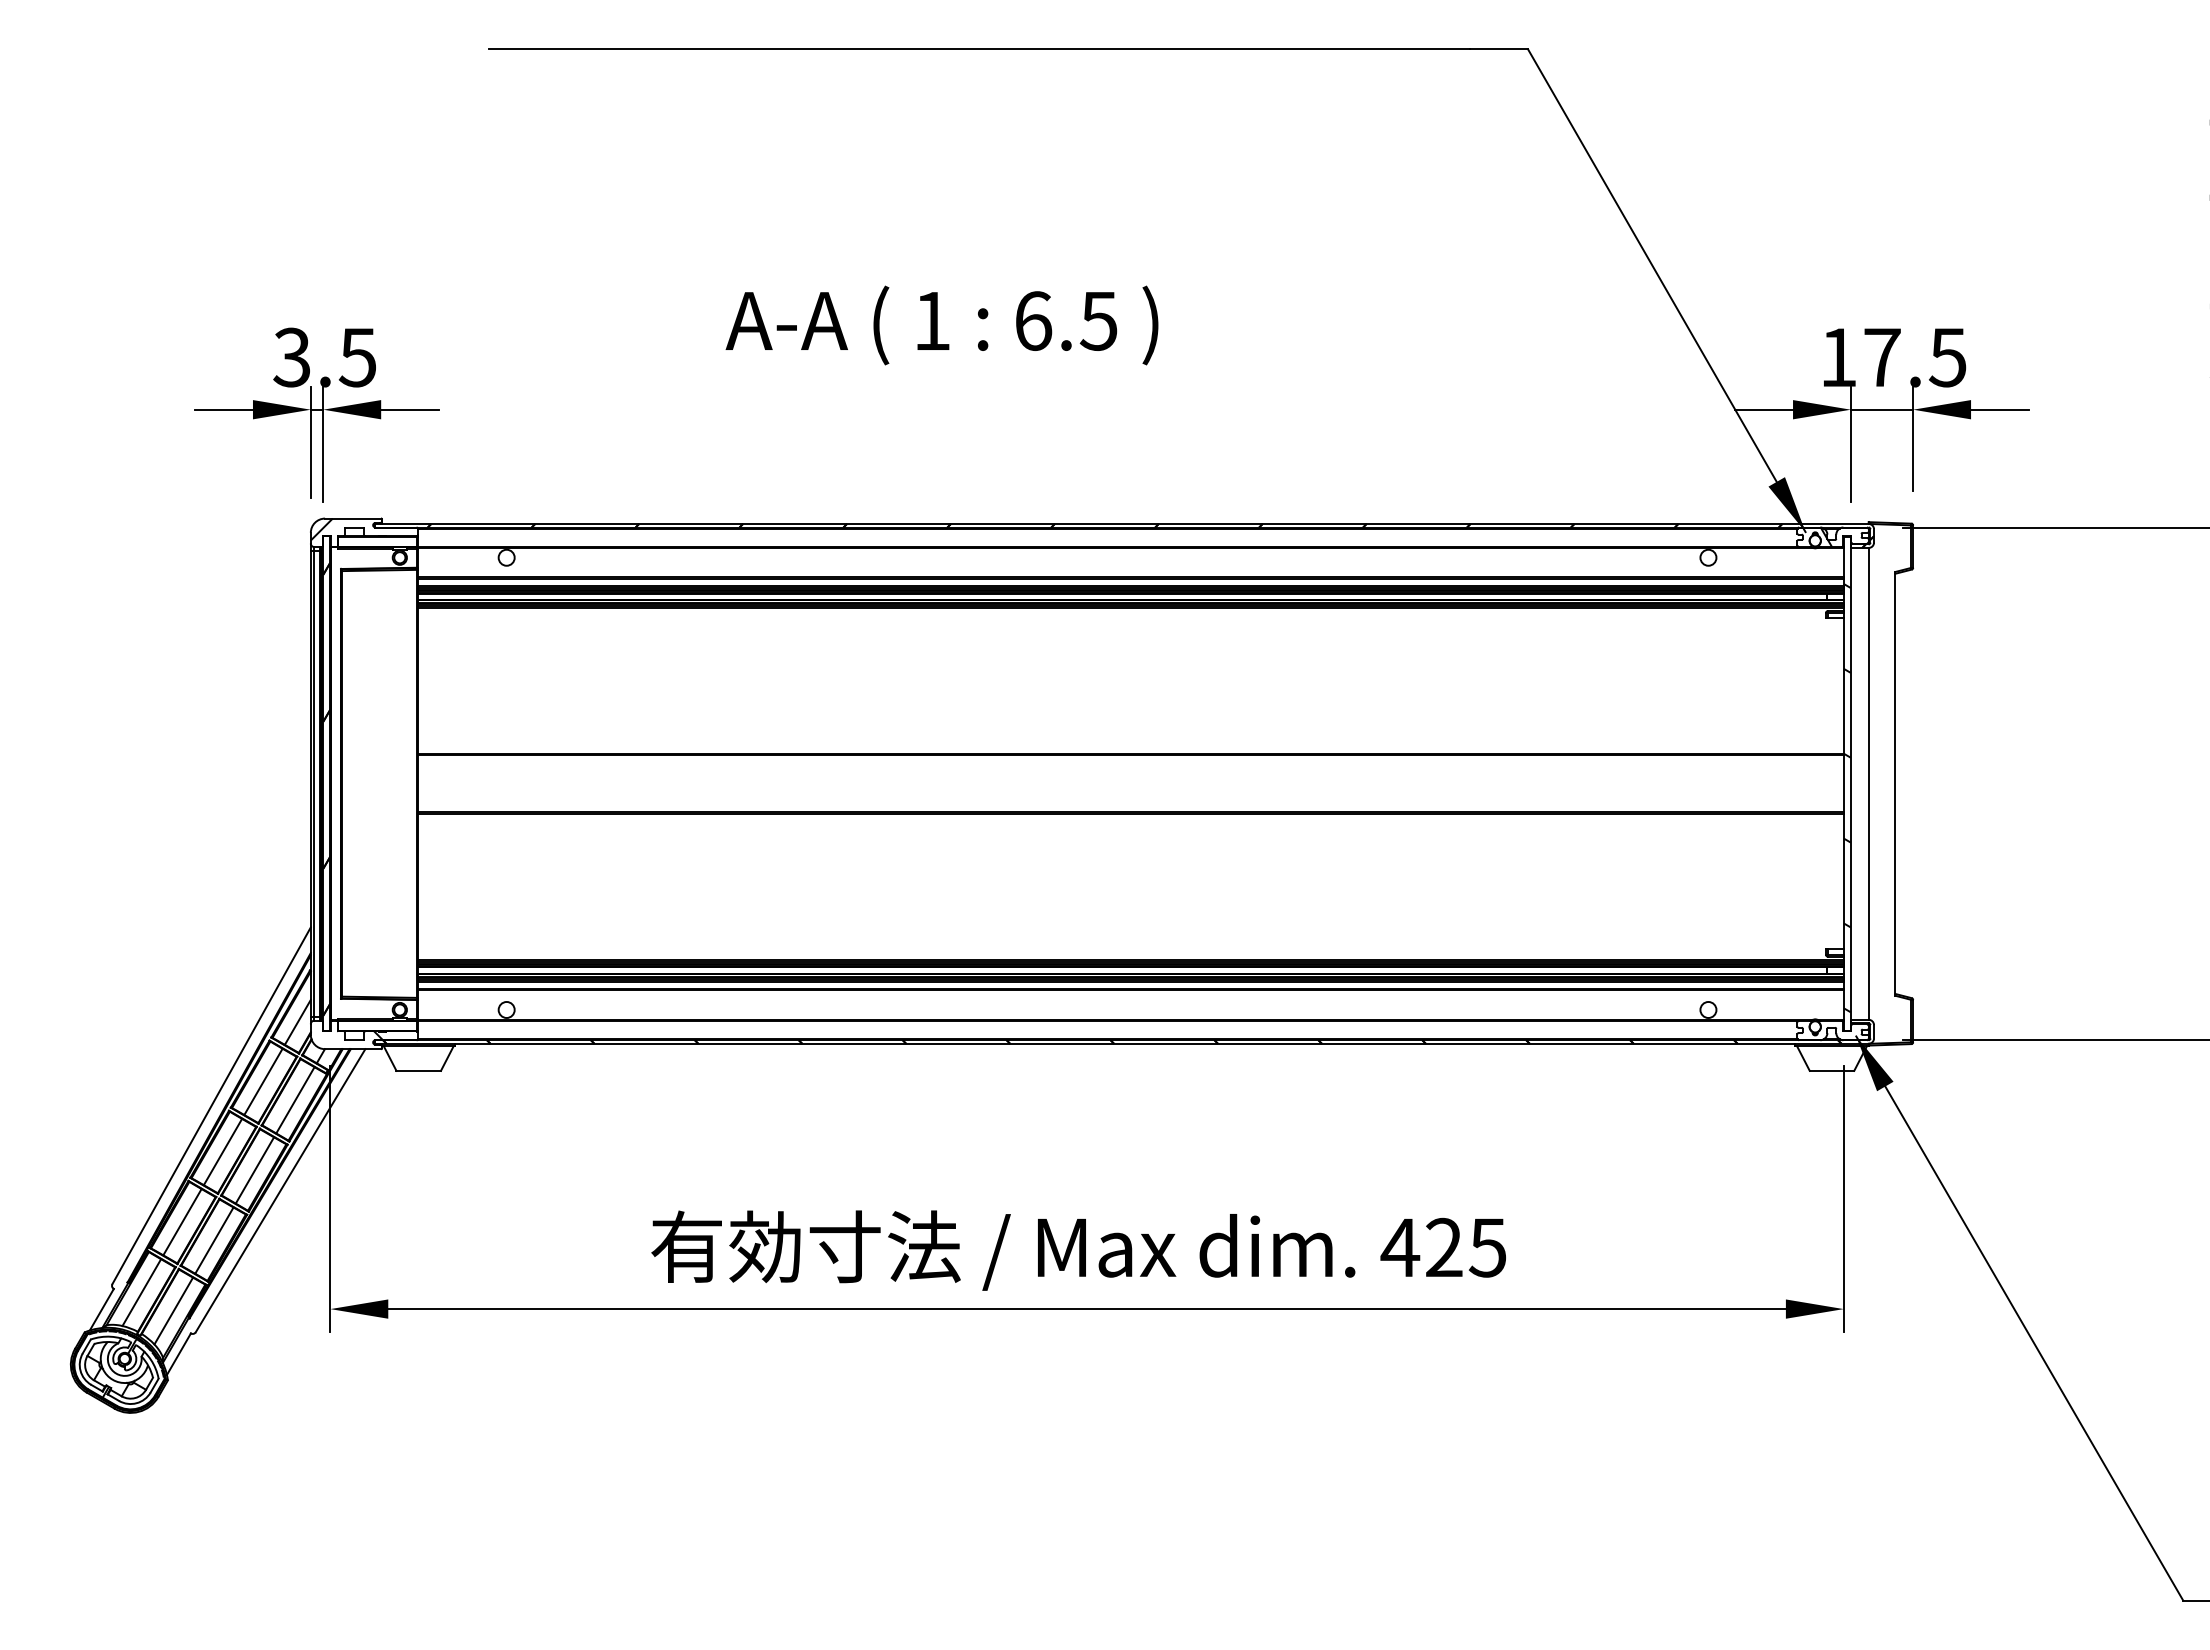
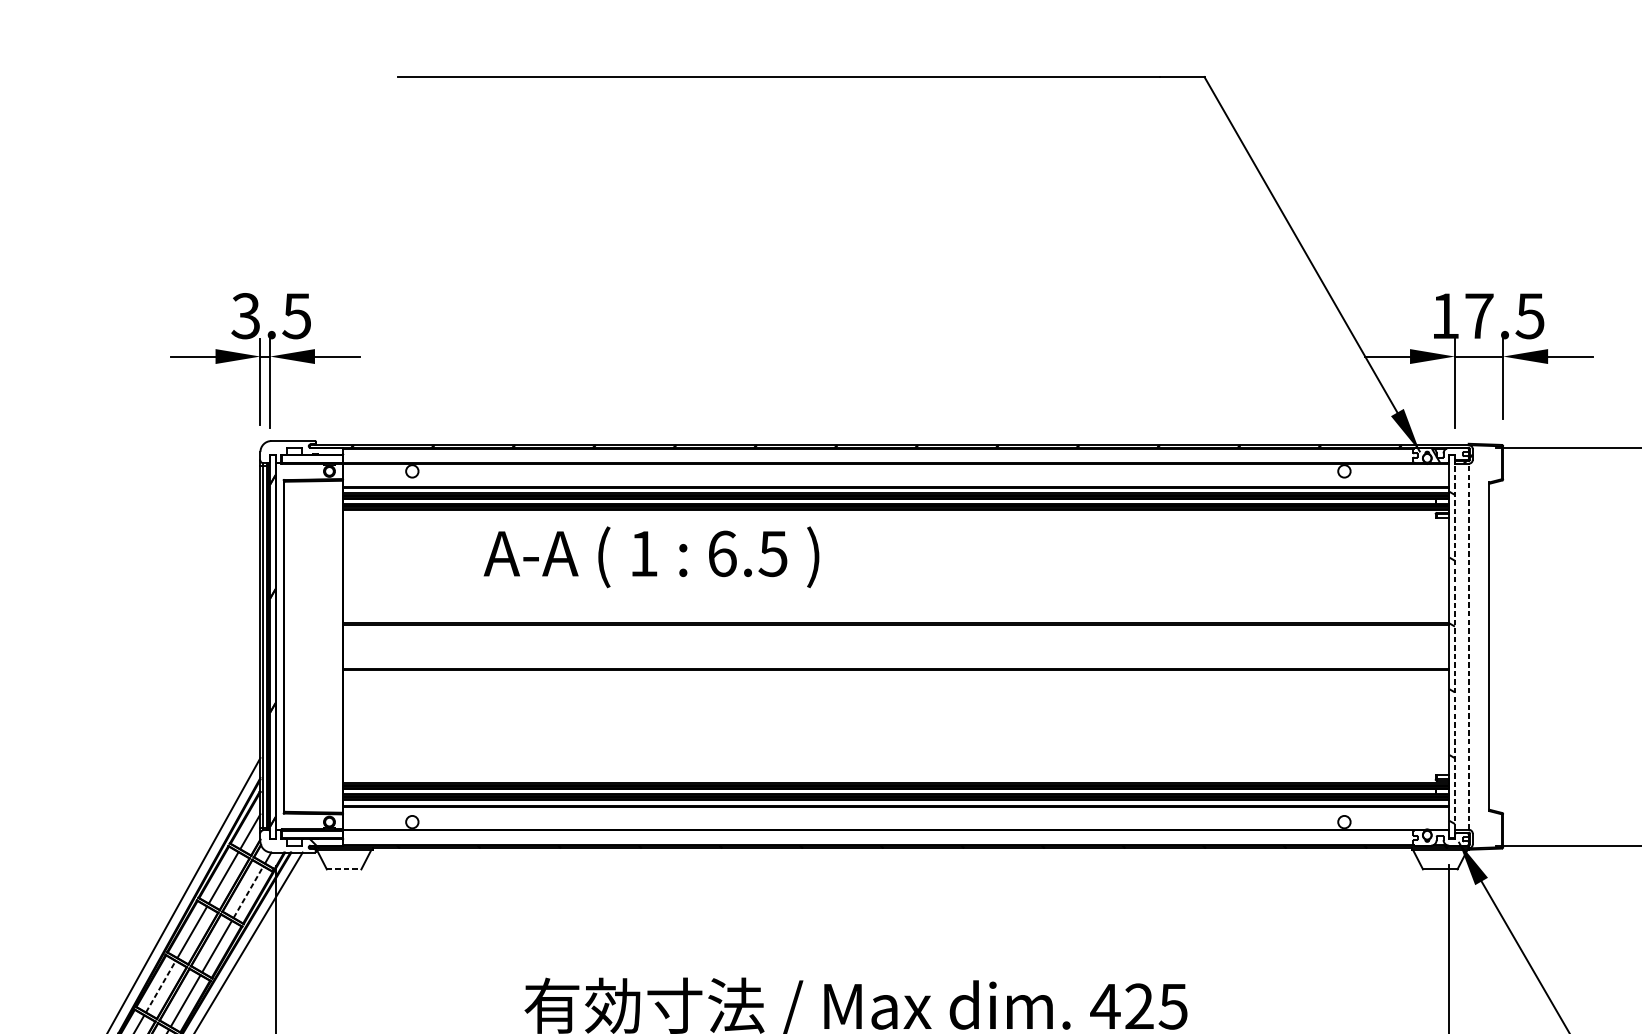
text: (941, 325) -> (651, 557), moved
hatch: (321, 529) -> (268, 449), removed
line: (1850, 783) -> (1454, 646), solid -> dashed
line: (1868, 783) -> (1468, 646), solid -> dashed
line: (419, 1070) -> (344, 869), solid -> dashed
line: (295, 1099) -> (248, 891), solid -> dashed
line: (182, 1221) -> (160, 986), solid -> dashed

